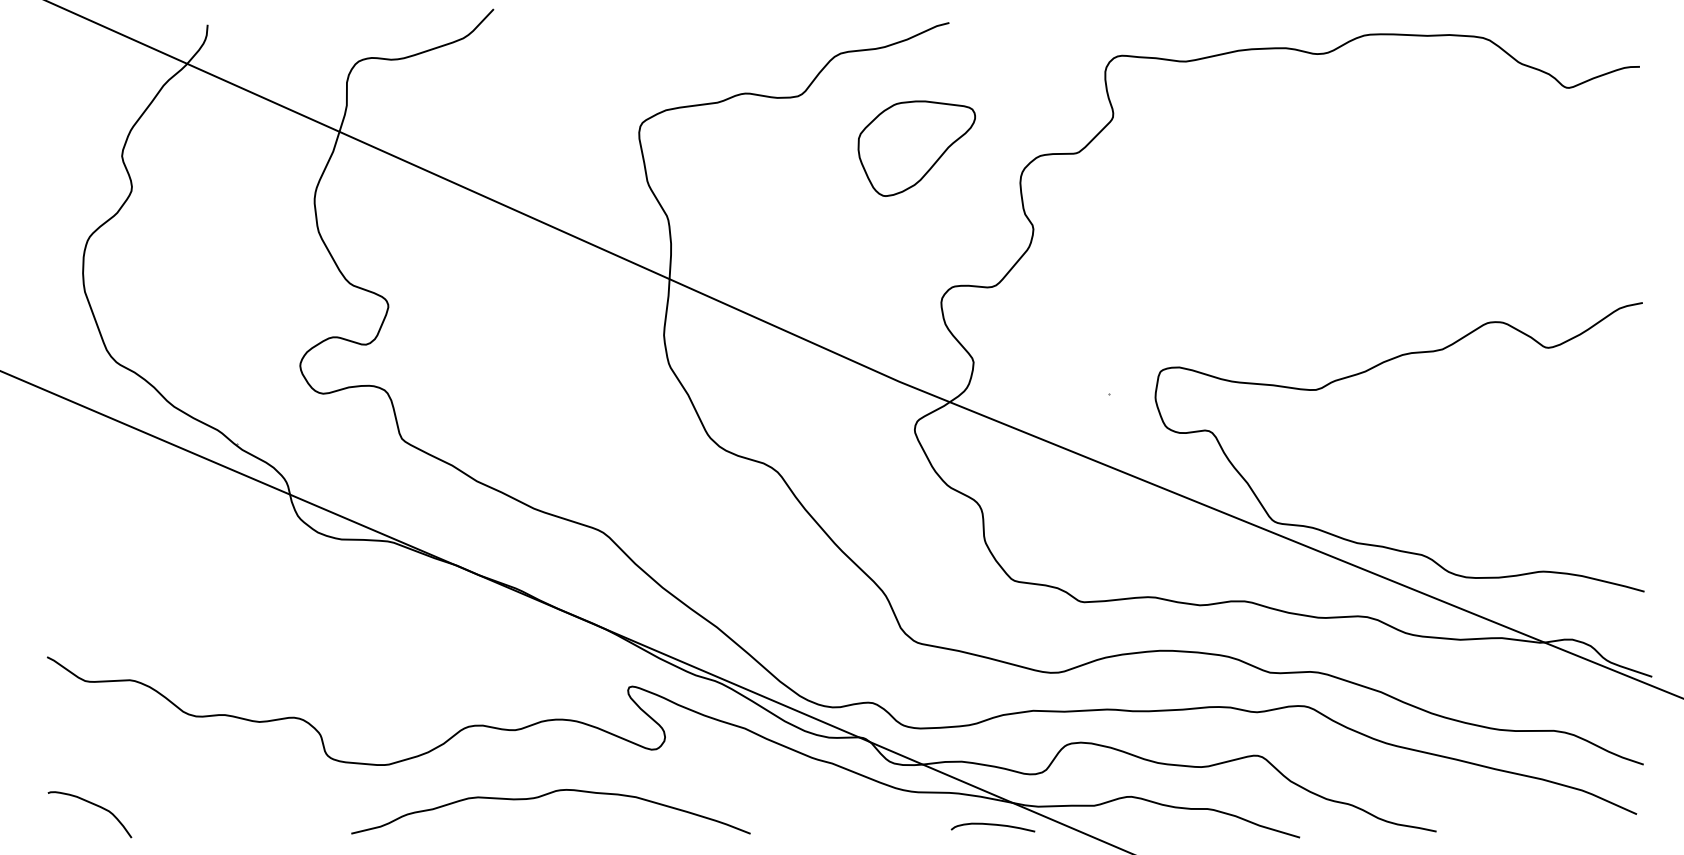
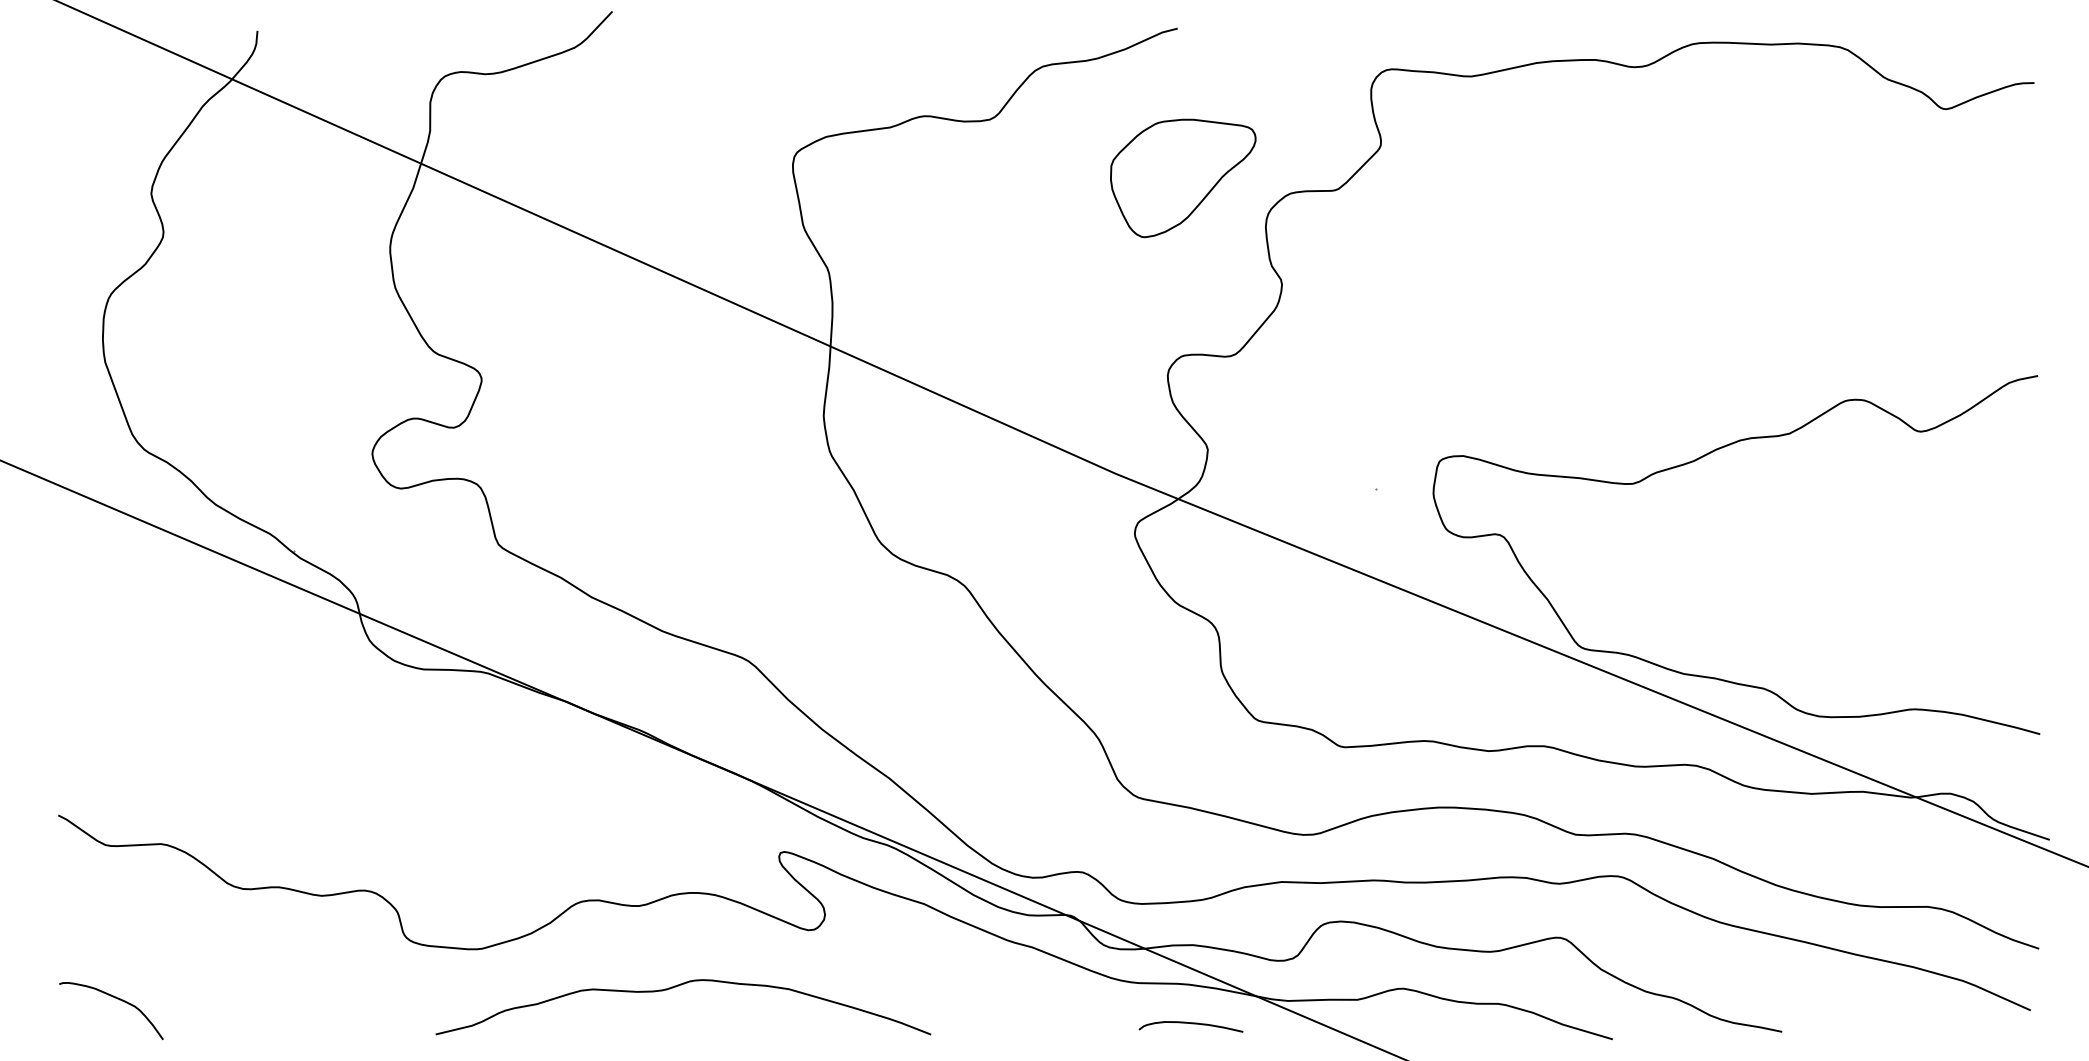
part: (916, 148) -> (1182, 178), moved
curve: (992, 825) -> (1190, 1024), moved

